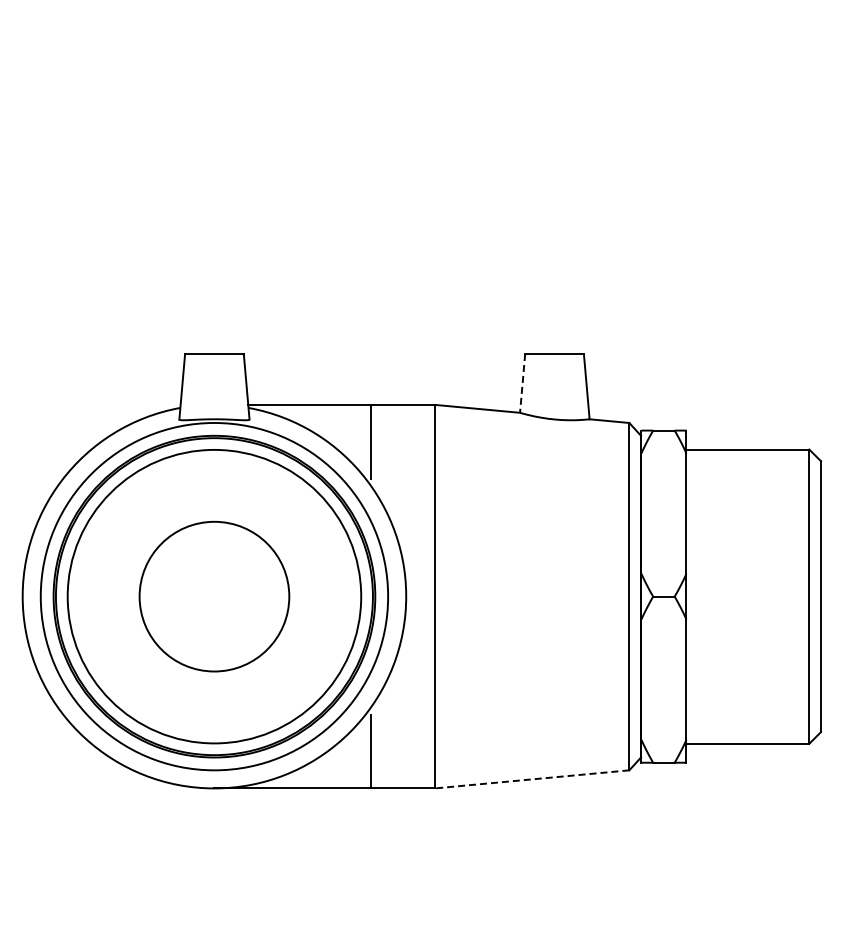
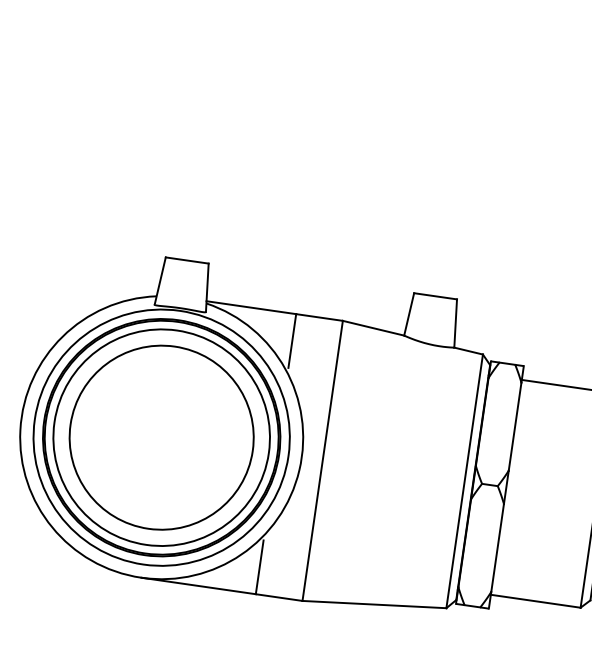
line: (522, 383) -> (409, 314), dashed -> solid
circle: (214, 596) -> (161, 437), size x1.67
line: (532, 779) -> (374, 604), dashed -> solid

